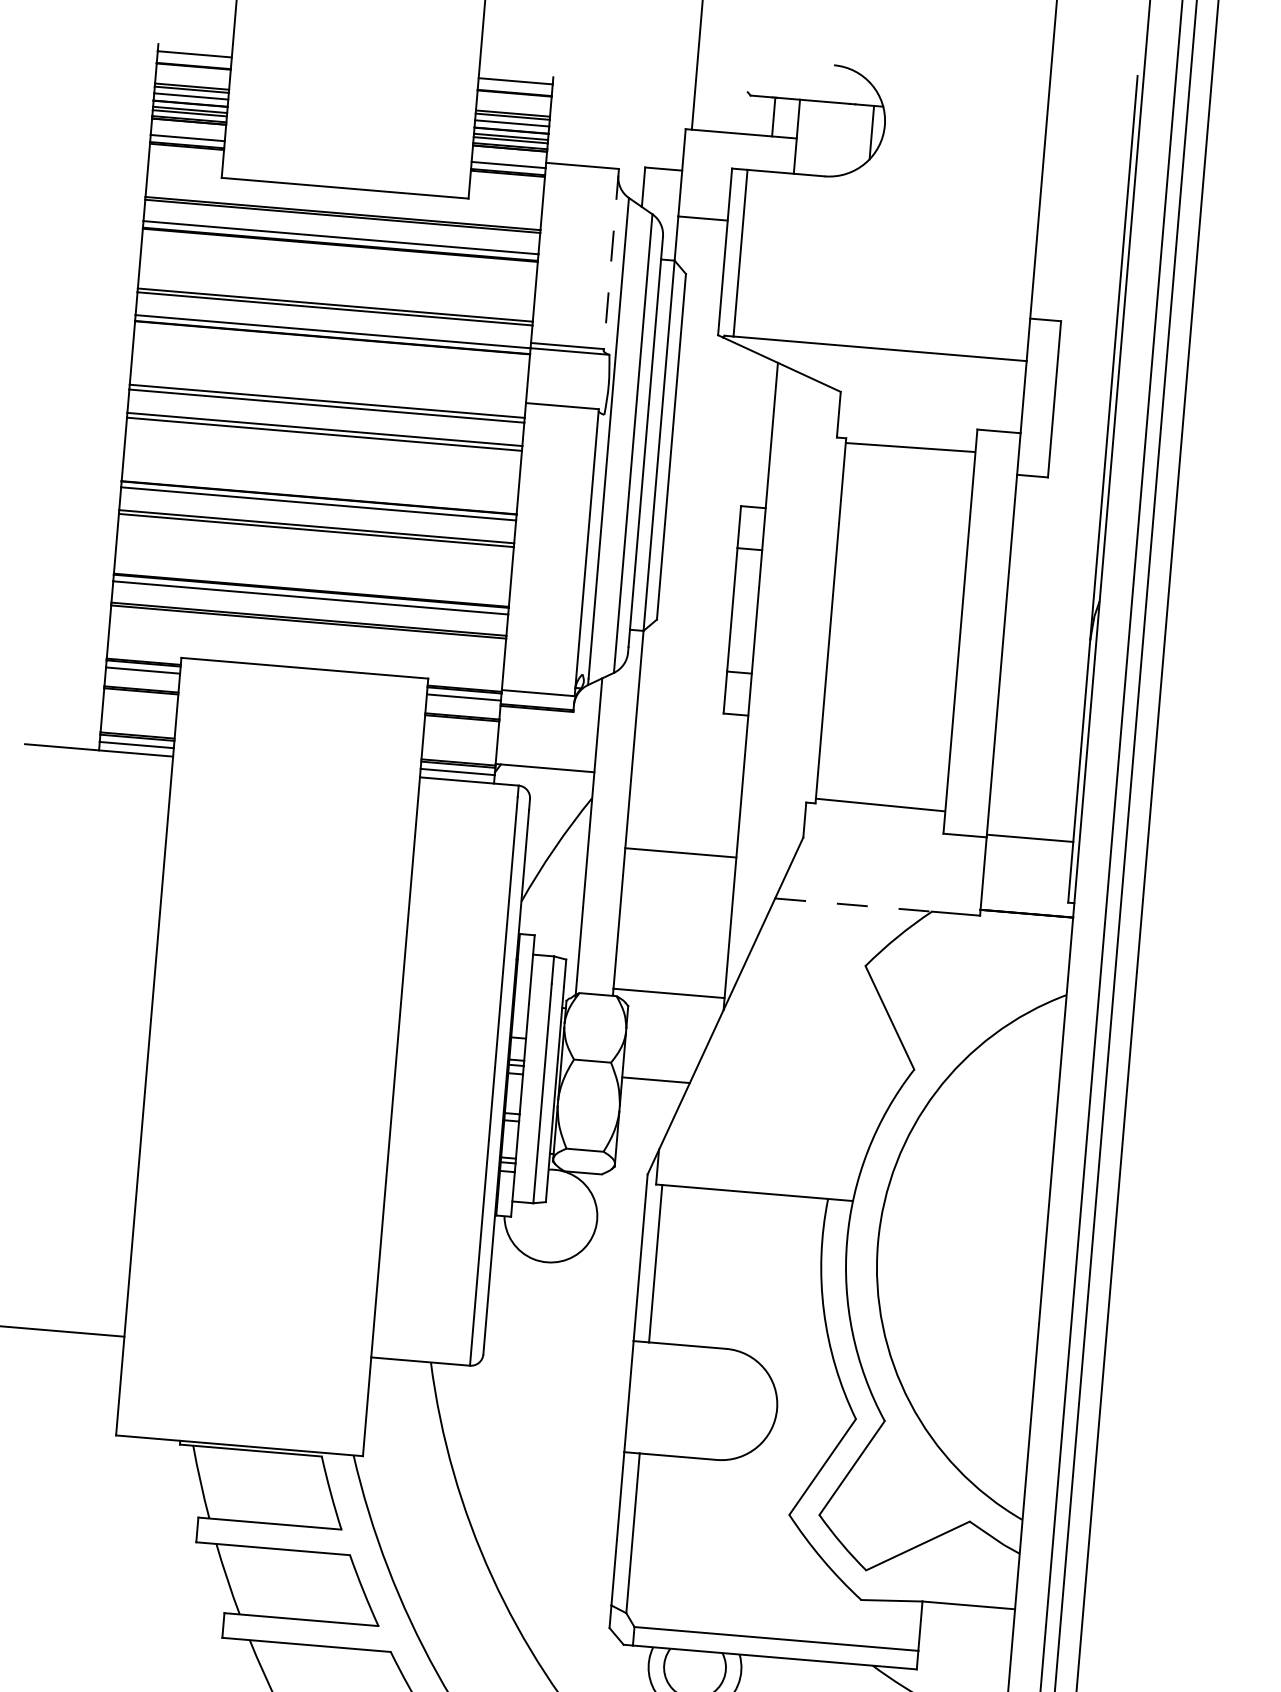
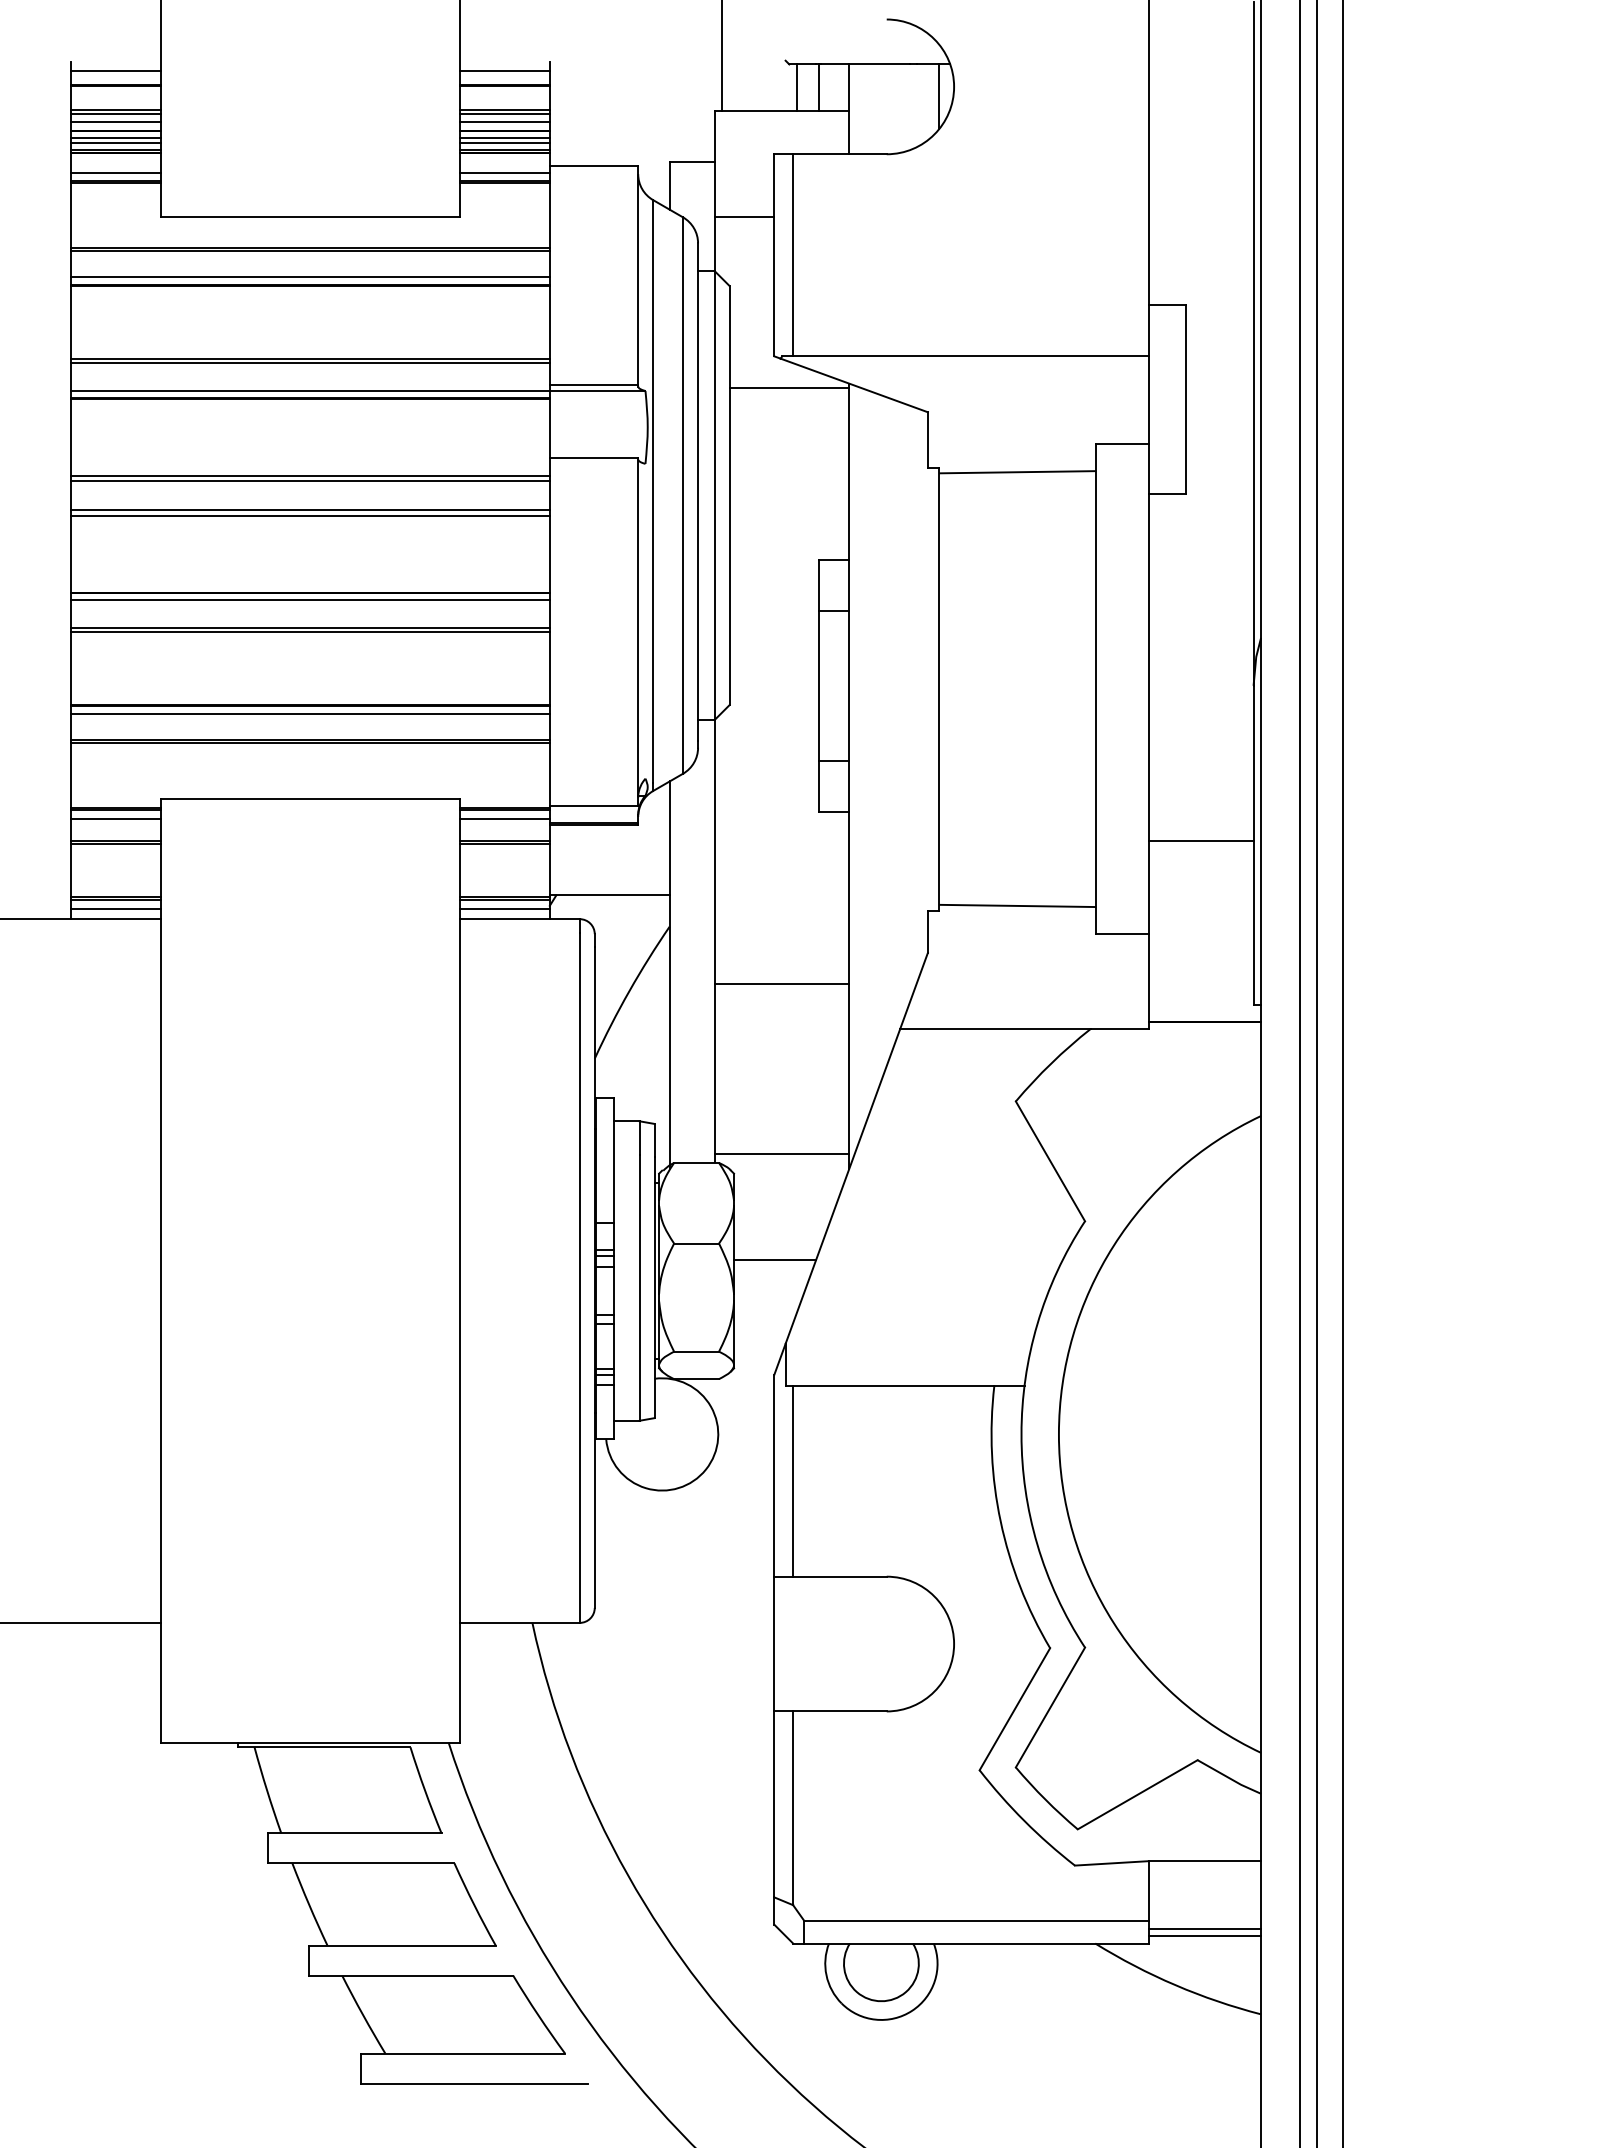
line: (754, 115) -> (796, 87), added
line: (611, 259) -> (638, 275), dashed -> solid
line: (728, 361) -> (789, 387), added
line: (1029, 837) -> (1200, 840), moved
line: (853, 905) -> (995, 1029), dashed -> solid
line: (963, 1660) -> (1204, 1928), added
line: (963, 1667) -> (1204, 1936), added

